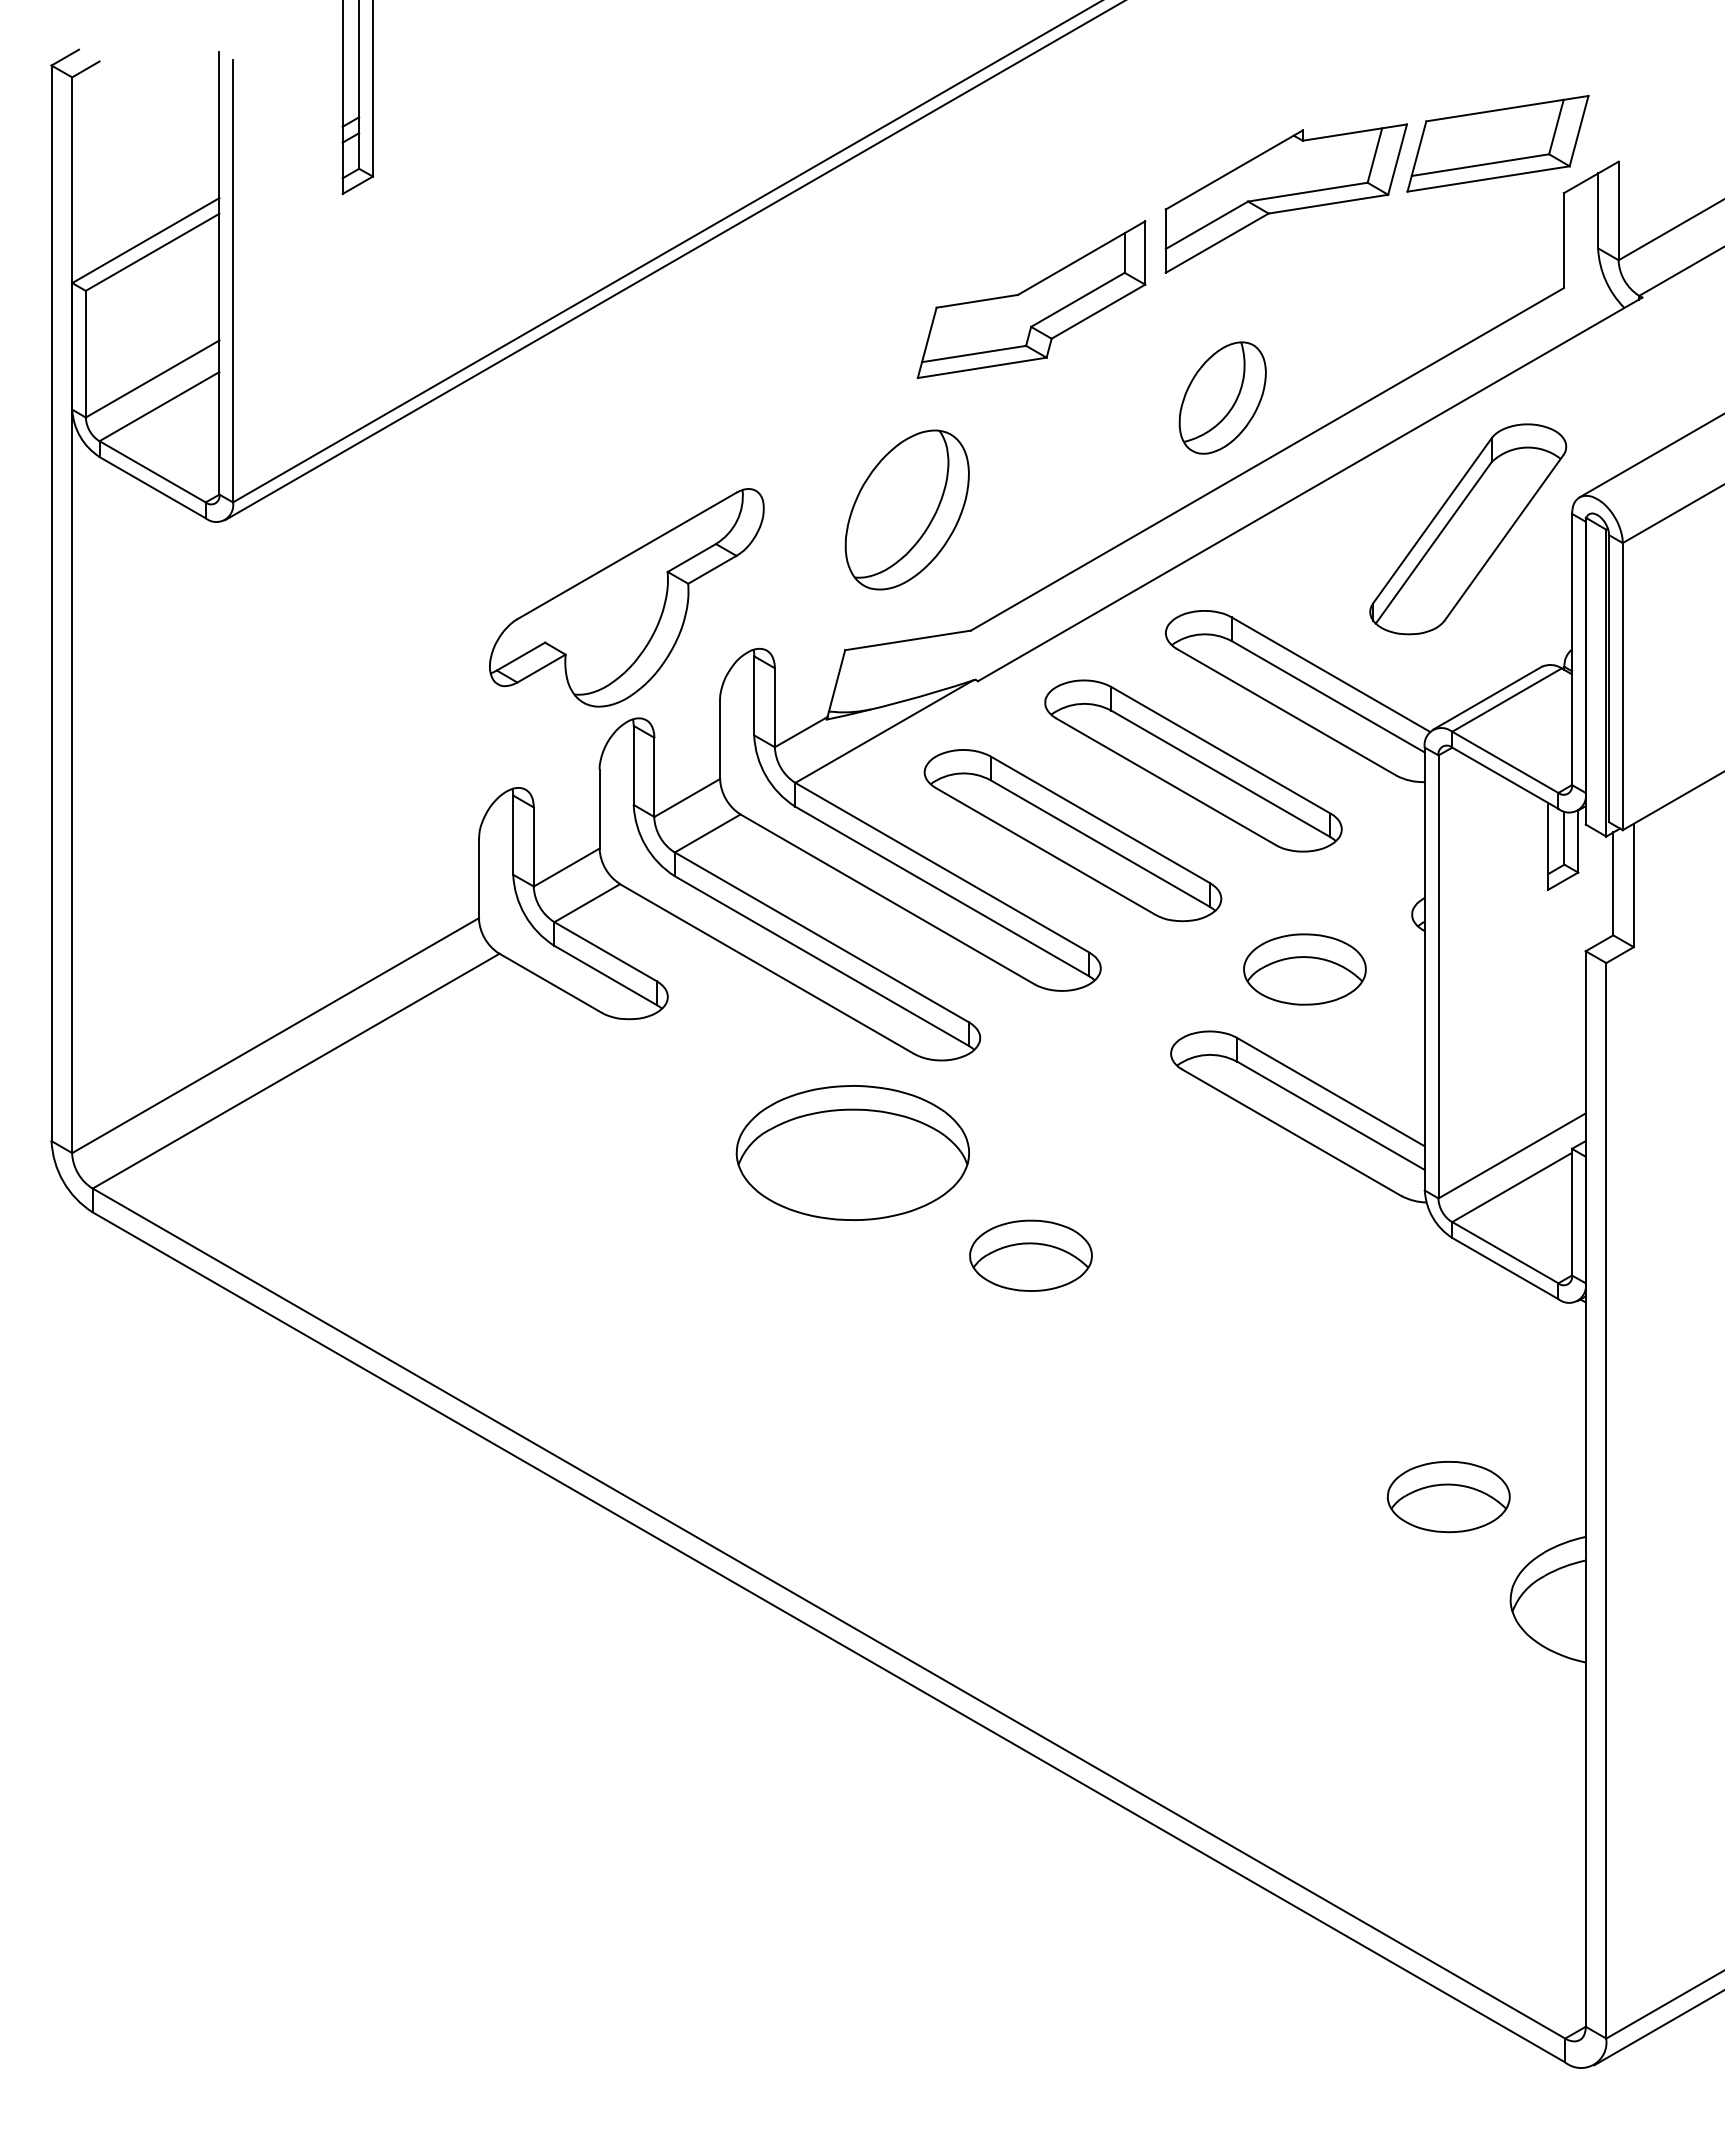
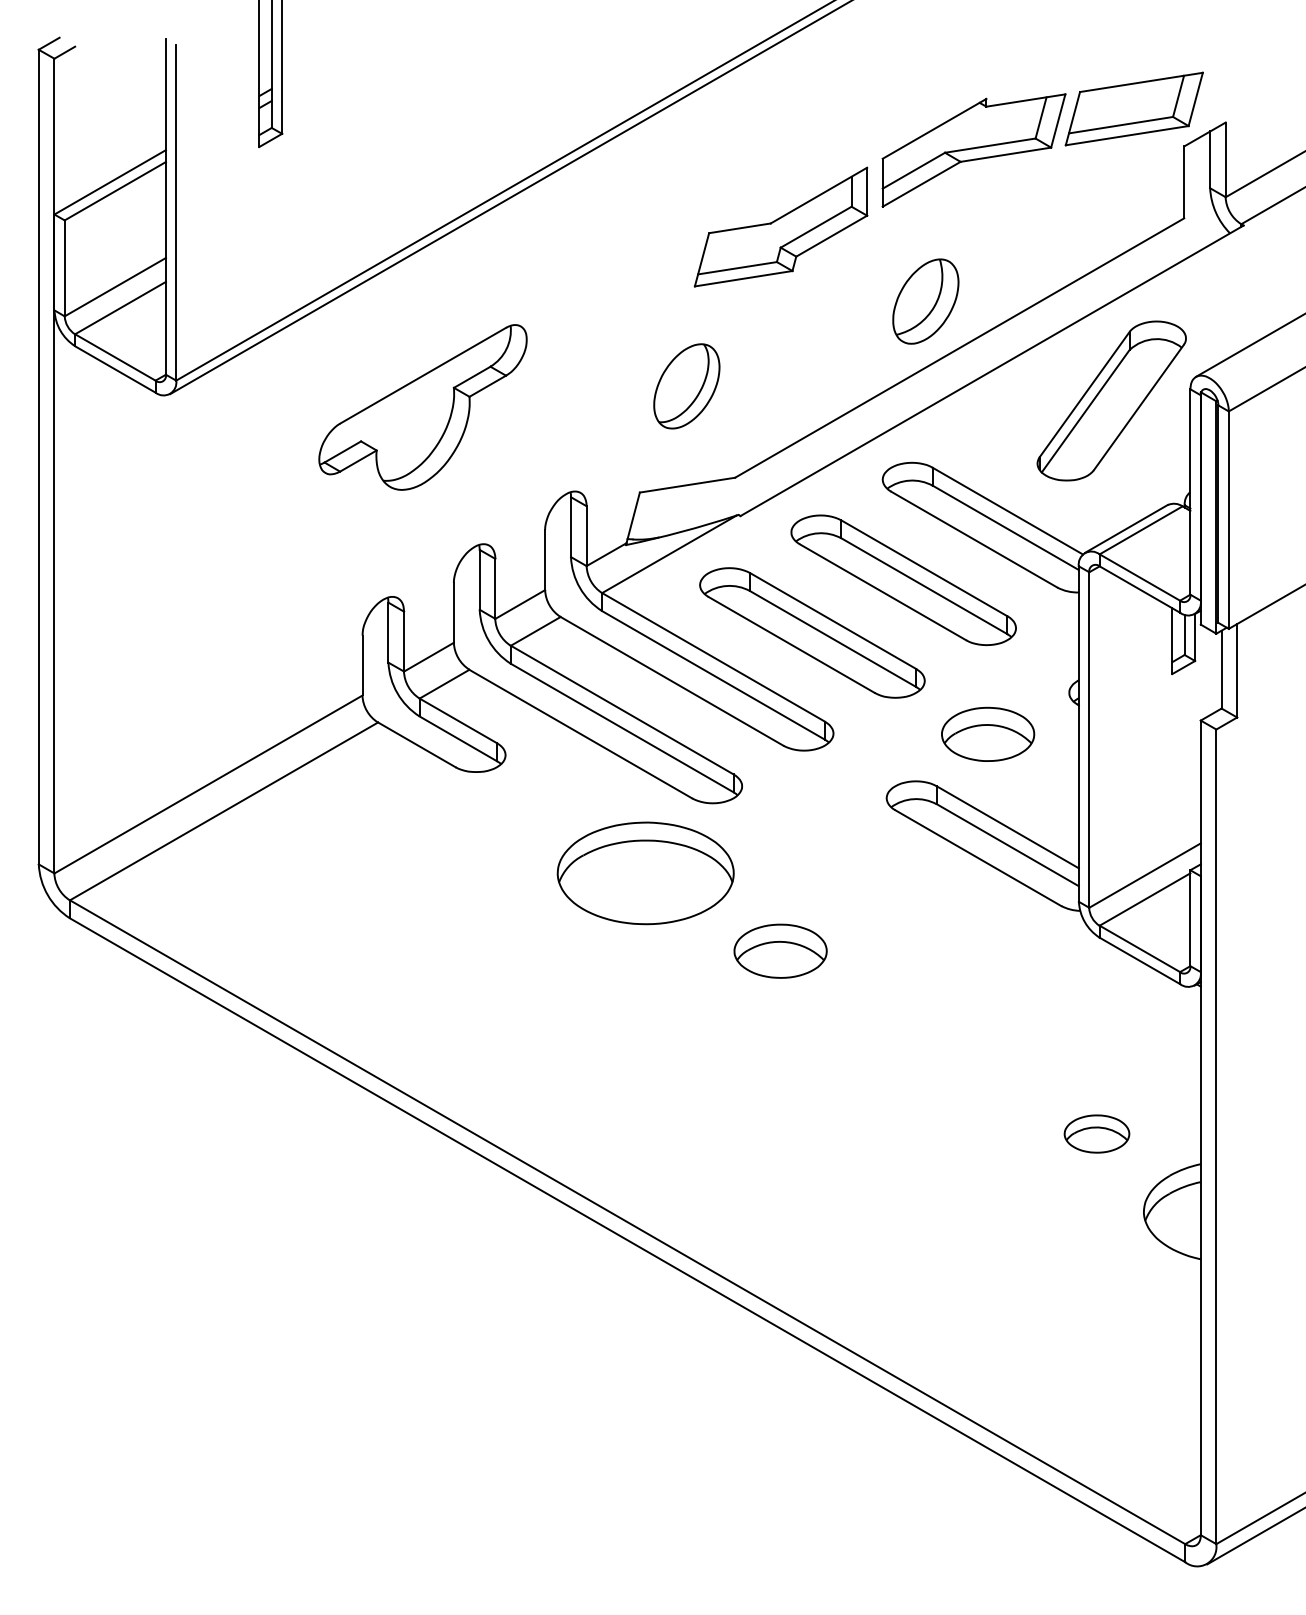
part: (906, 509) -> (686, 386), size x0.7
part: (626, 597) -> (422, 407), moved
part: (1448, 1497) -> (1096, 1134), size x0.7

